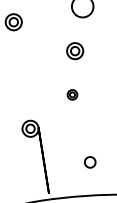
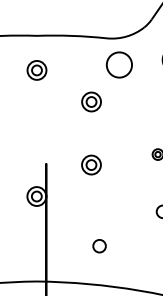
part: (75, 50) -> (91, 101), moved
part: (72, 94) -> (91, 164), size x1.67

